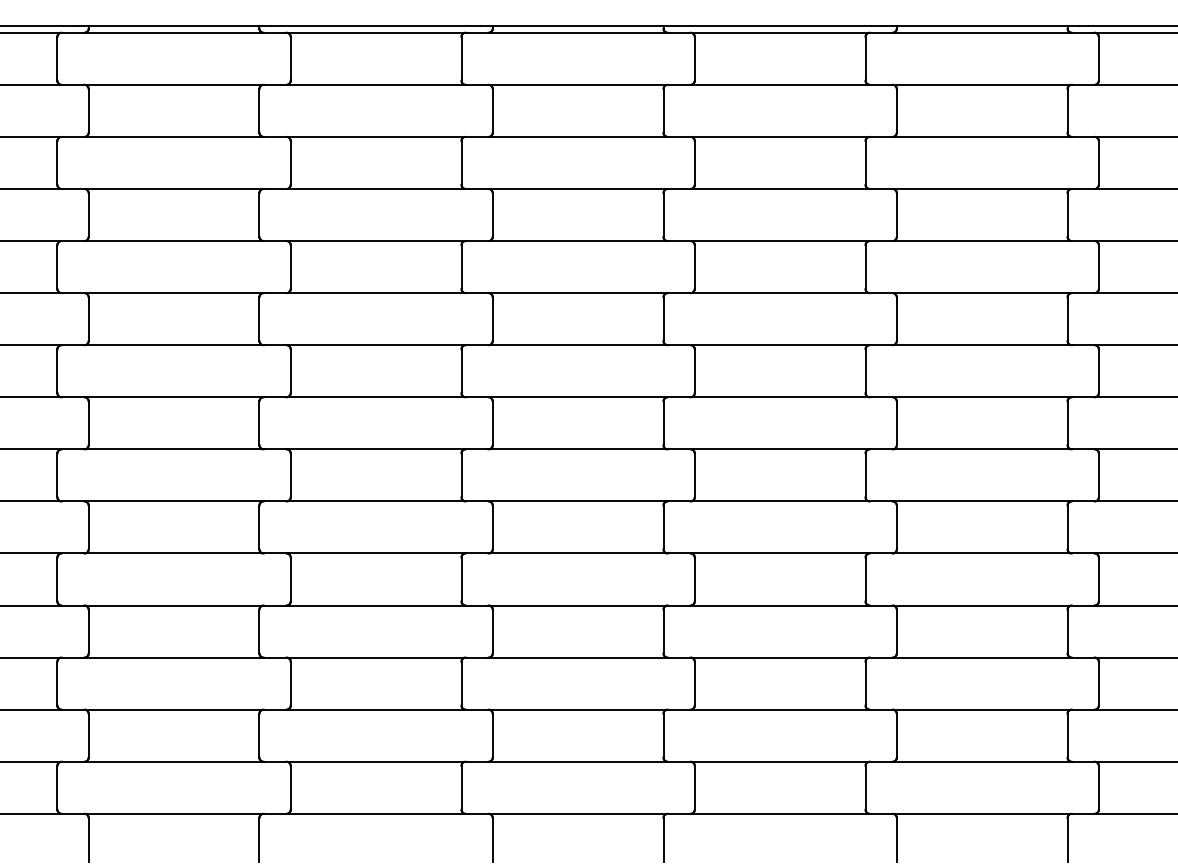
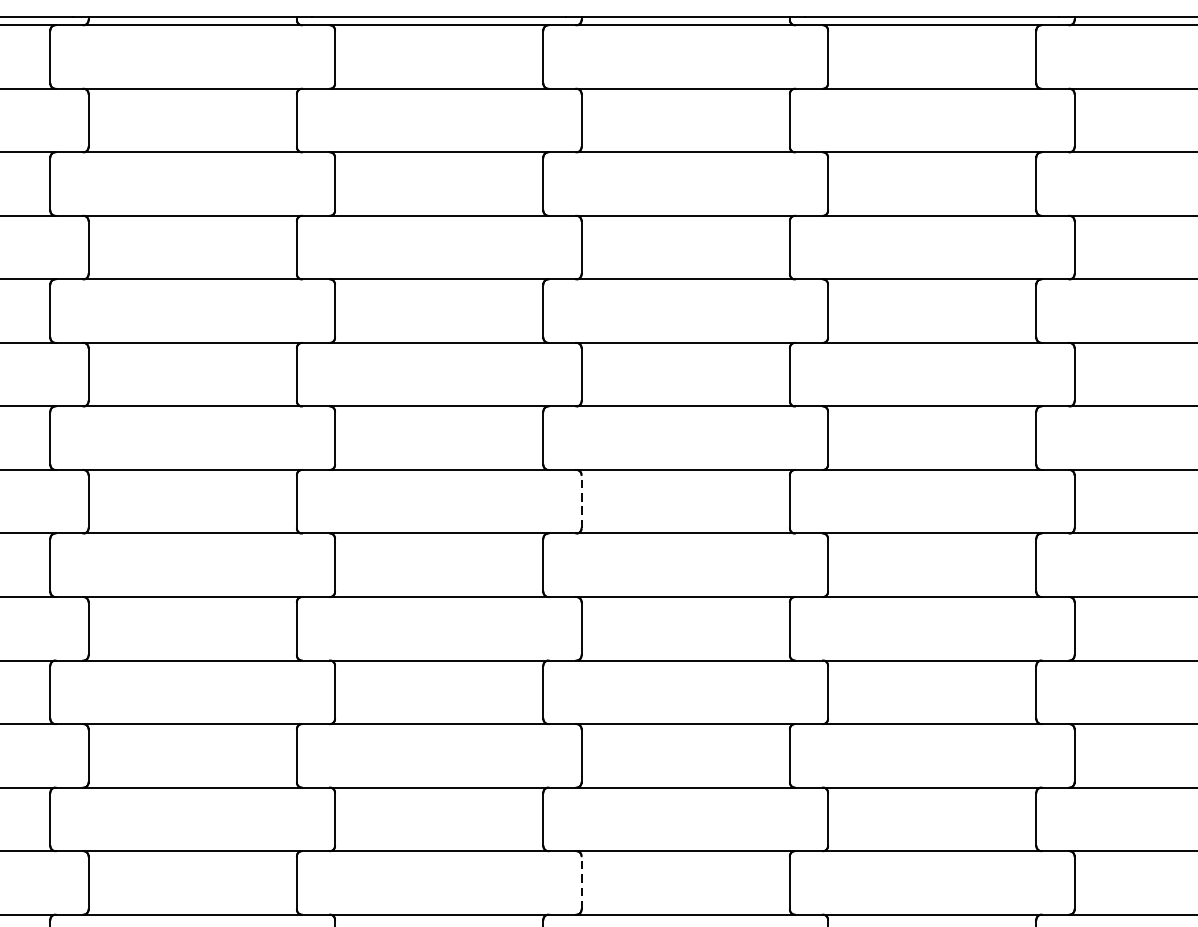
line: (492, 423) -> (581, 501), solid -> dashed
line: (492, 735) -> (581, 882), solid -> dashed

